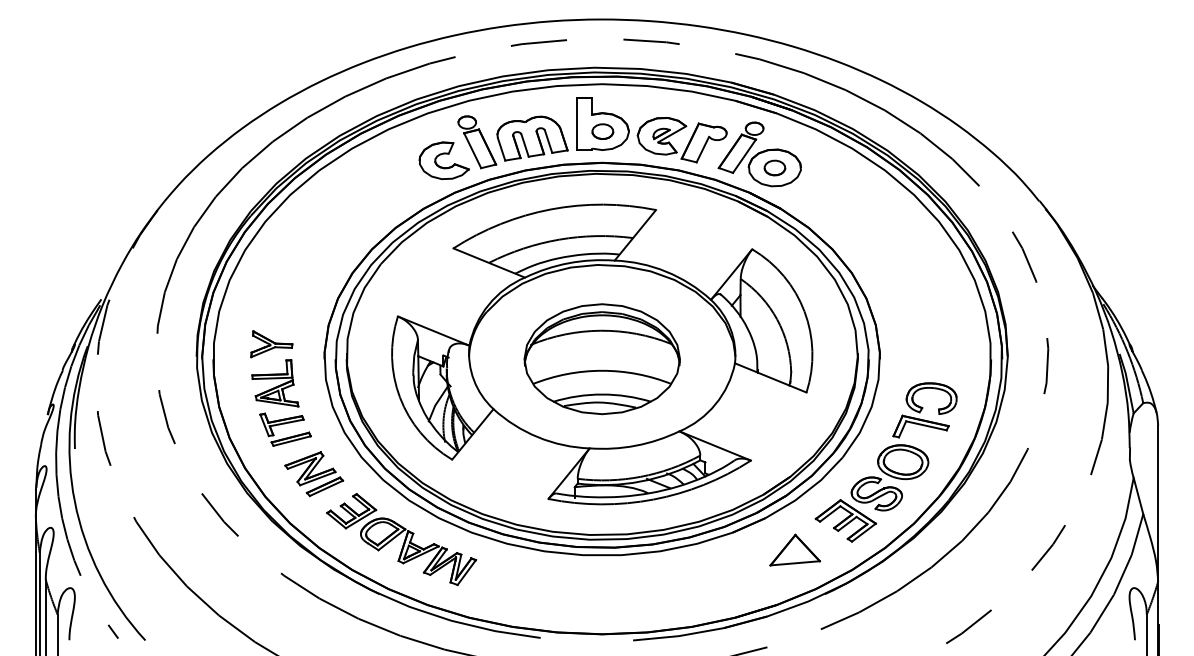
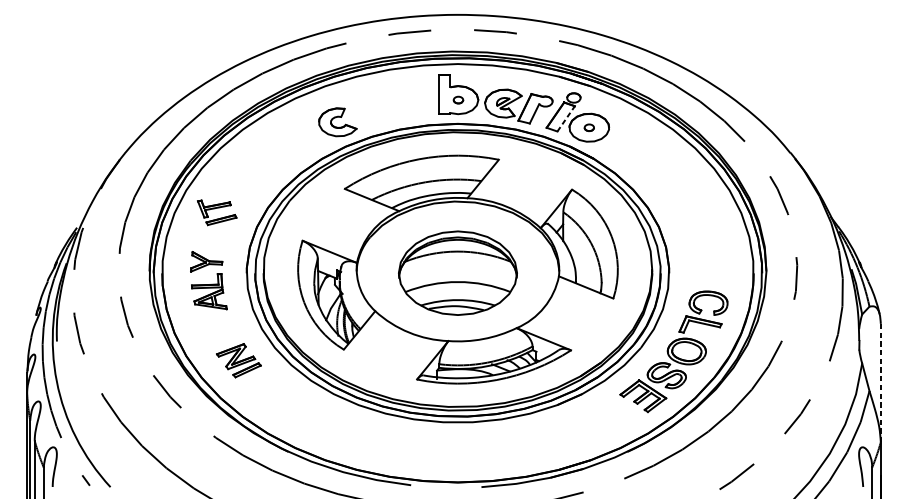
part: (602, 131) -> (458, 100), size x0.6
part: (512, 142) -> (389, 108), removed
line: (744, 155) -> (566, 118), solid -> dashed
part: (774, 167) -> (589, 127), size x0.6
part: (285, 429) -> (217, 212), moved
line: (1158, 503) -> (881, 382), solid -> dashed
part: (401, 539) -> (305, 410), removed
part: (794, 549) -> (604, 417), removed

